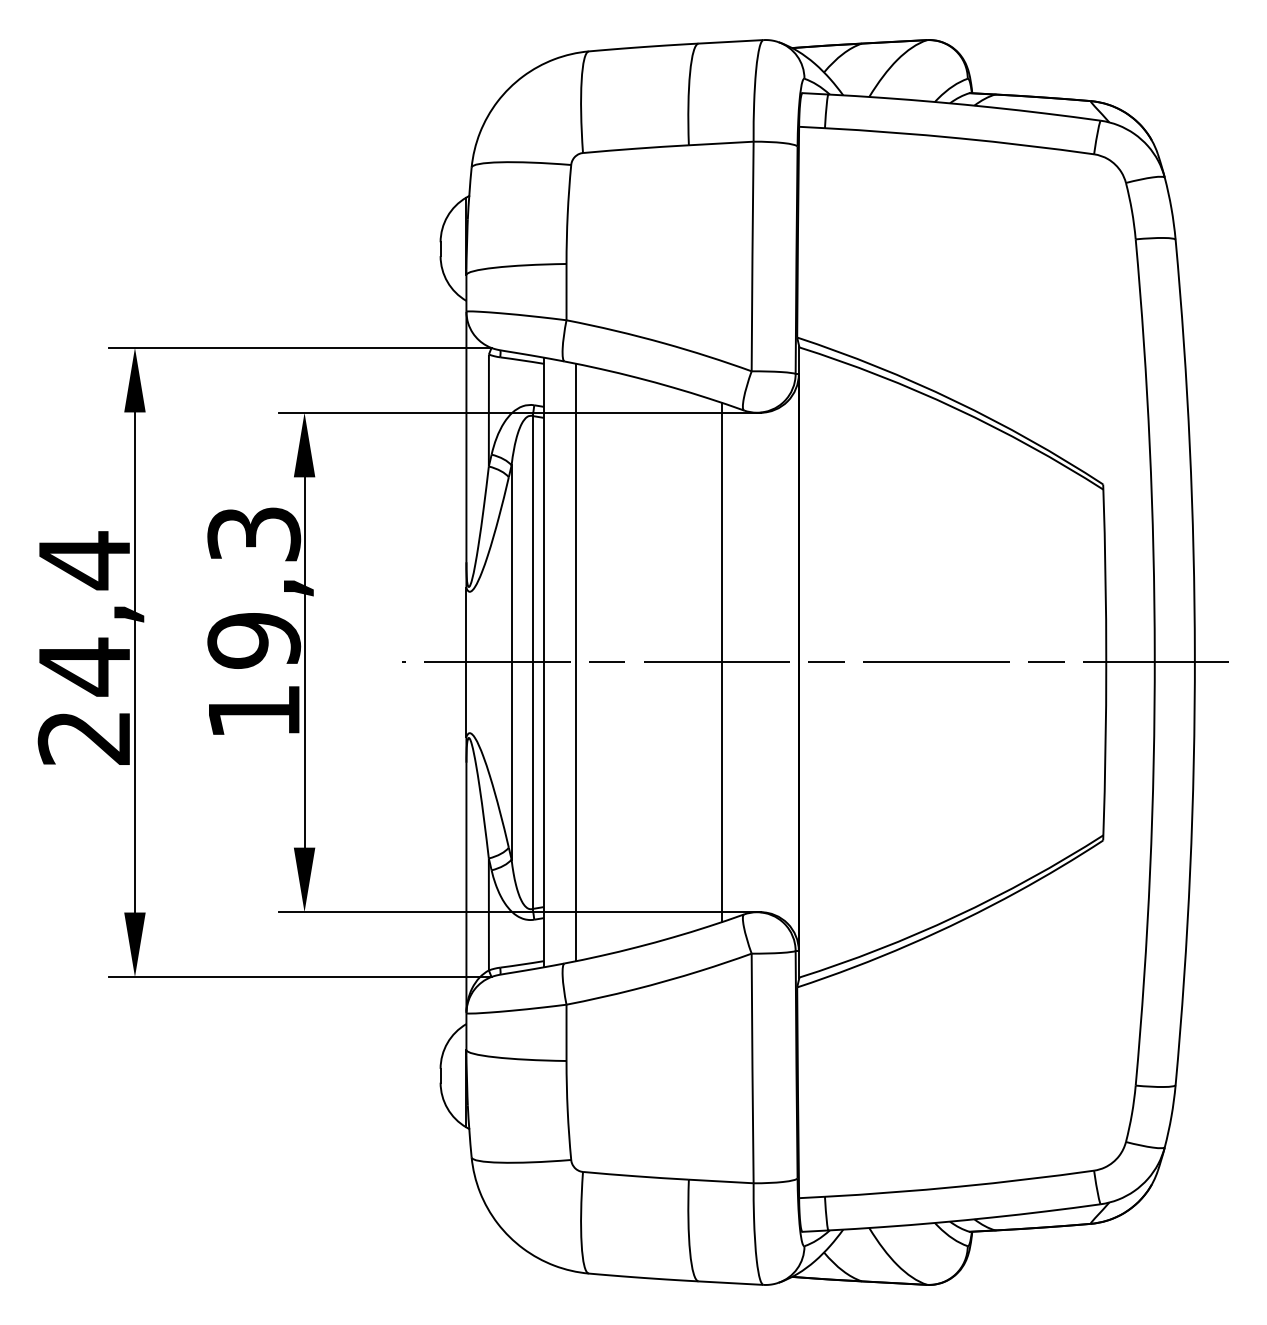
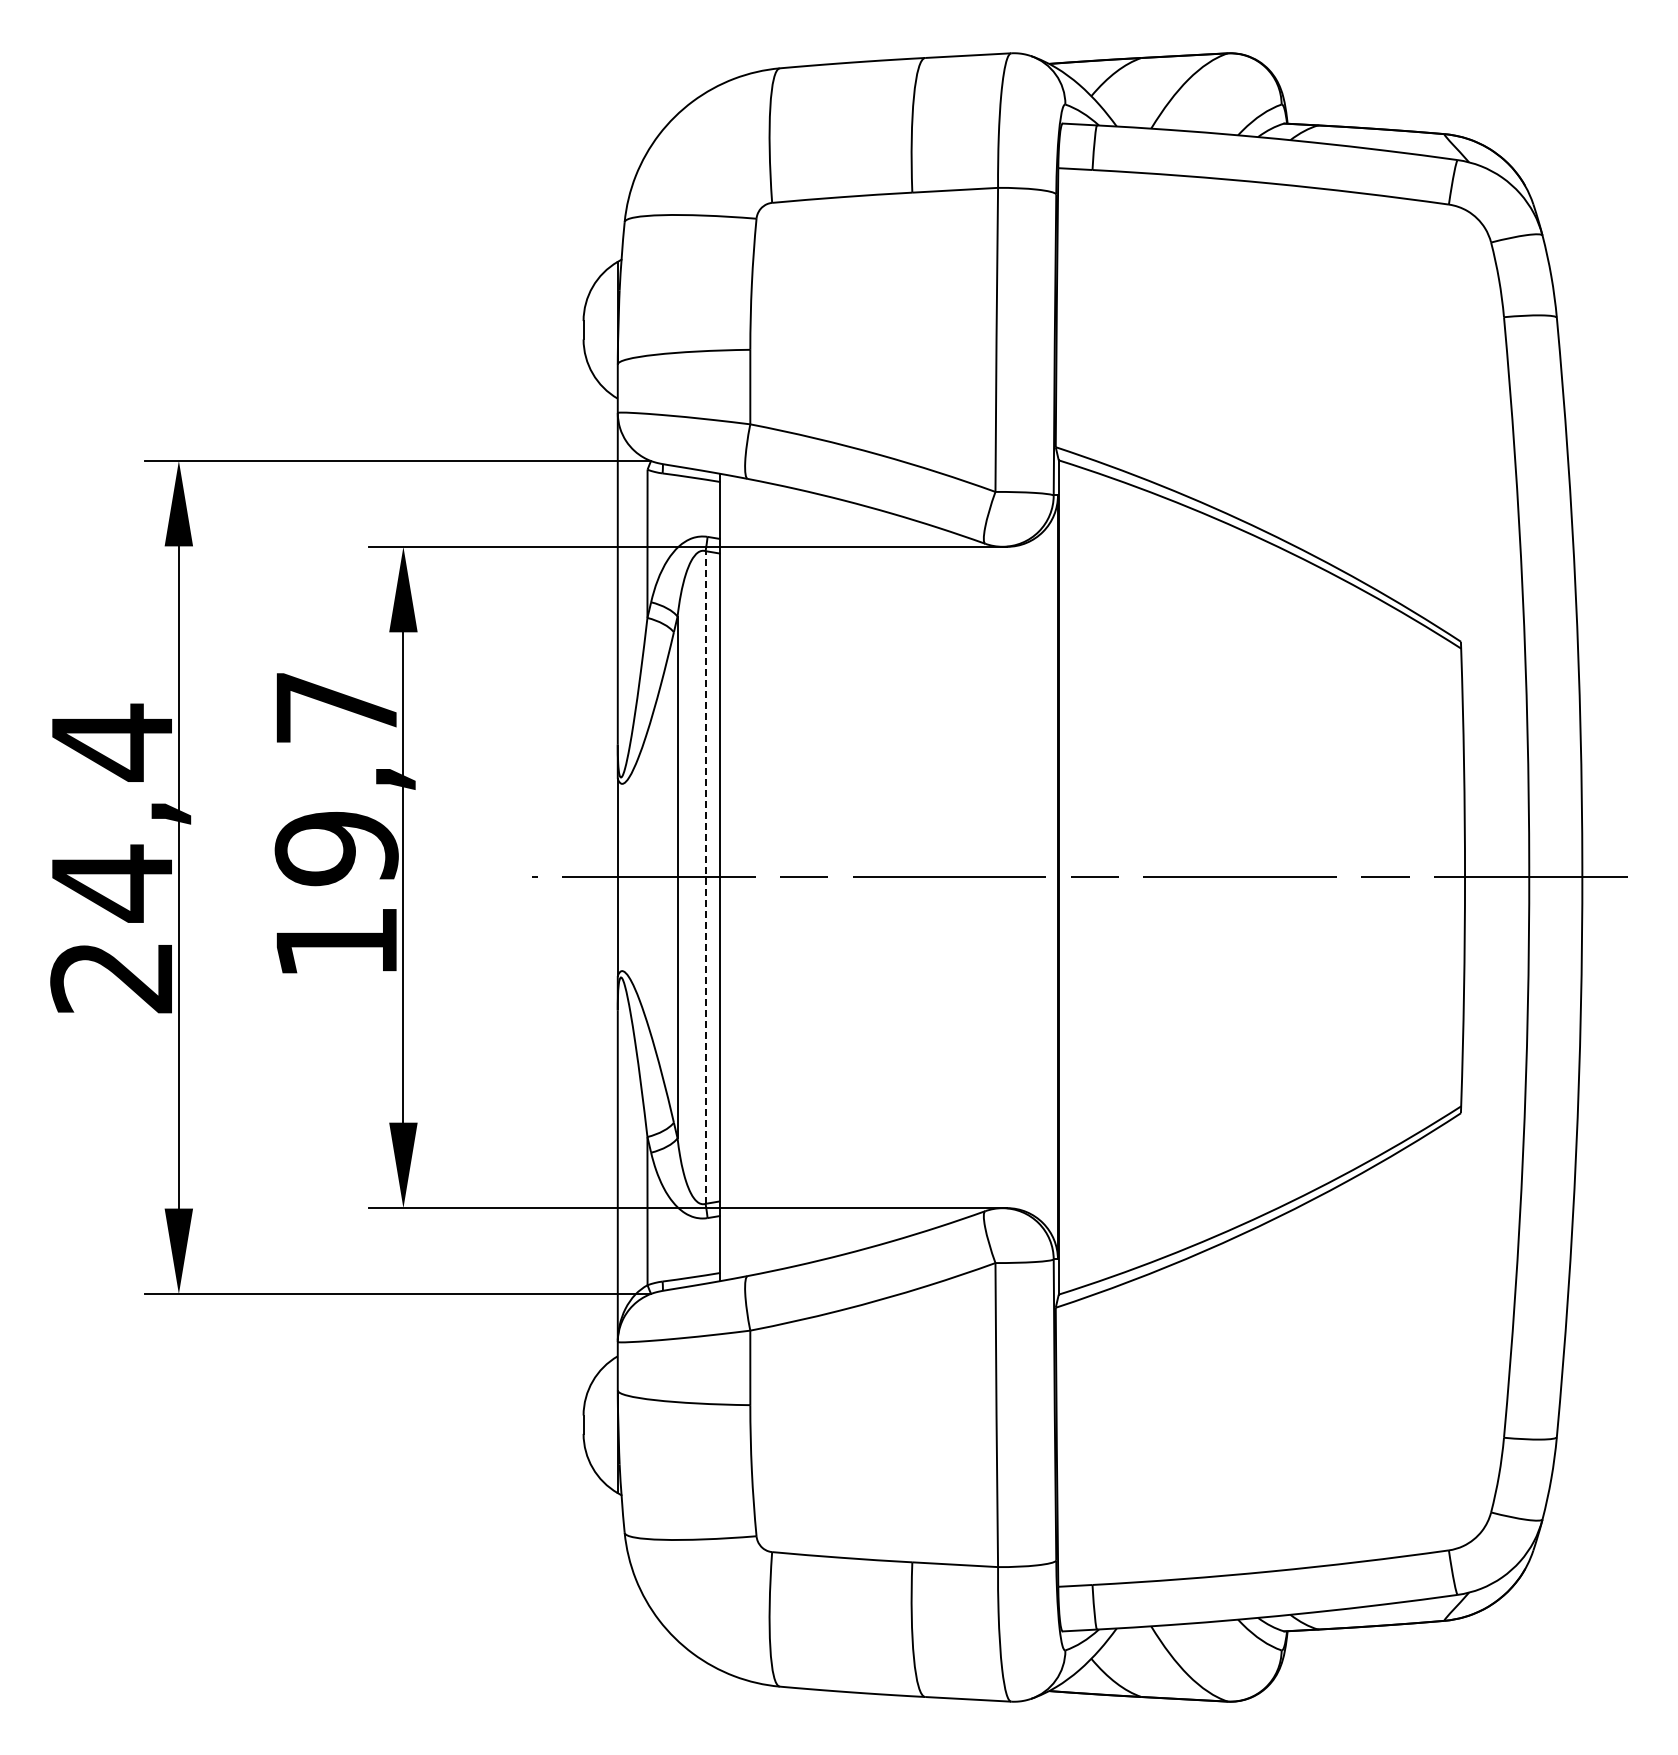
text: (254, 534) -> (336, 707), 19,3 -> 19,7
line: (532, 662) -> (705, 877), solid -> dashed
line: (575, 662) -> (762, 877), removed
line: (722, 662) -> (956, 877), removed

